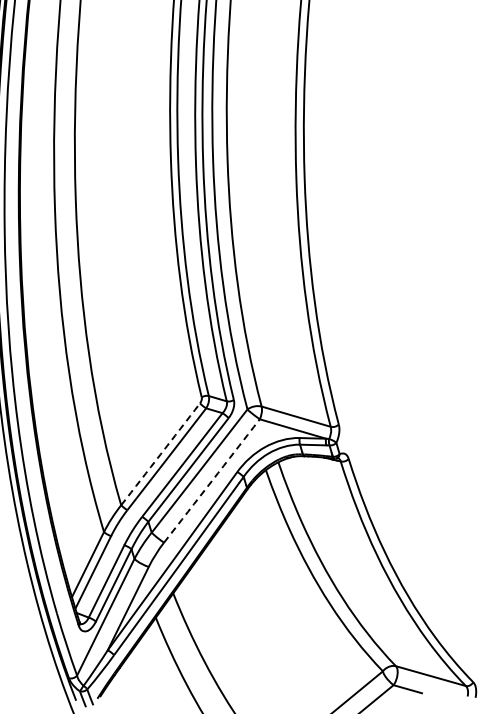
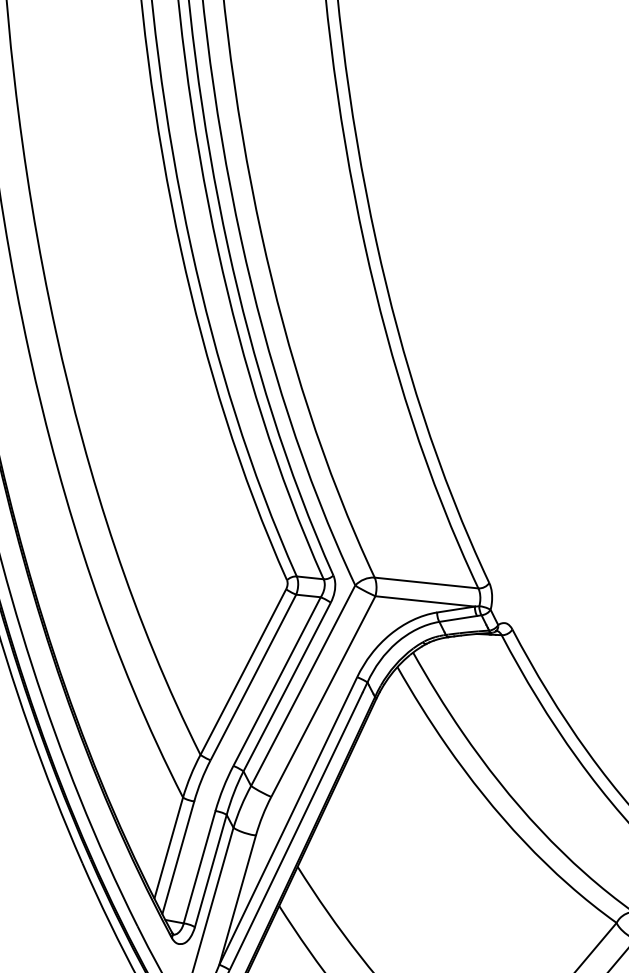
arc: (160, 454) -> (243, 672), dashed -> solid
arc: (211, 481) -> (322, 697), dashed -> solid

